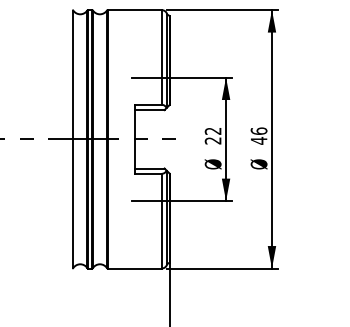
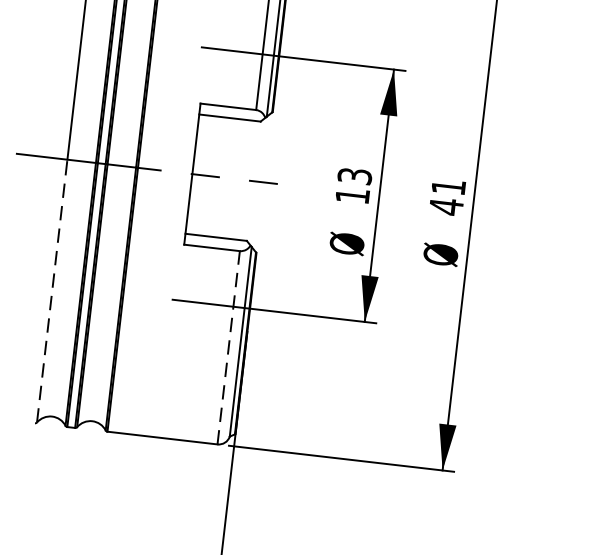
text: (258, 130) -> (447, 185), 46 -> 41
text: (212, 135) -> (352, 184), 22 -> 13
line: (73, 203) -> (52, 290), solid -> dashed
line: (161, 220) -> (228, 346), solid -> dashed

